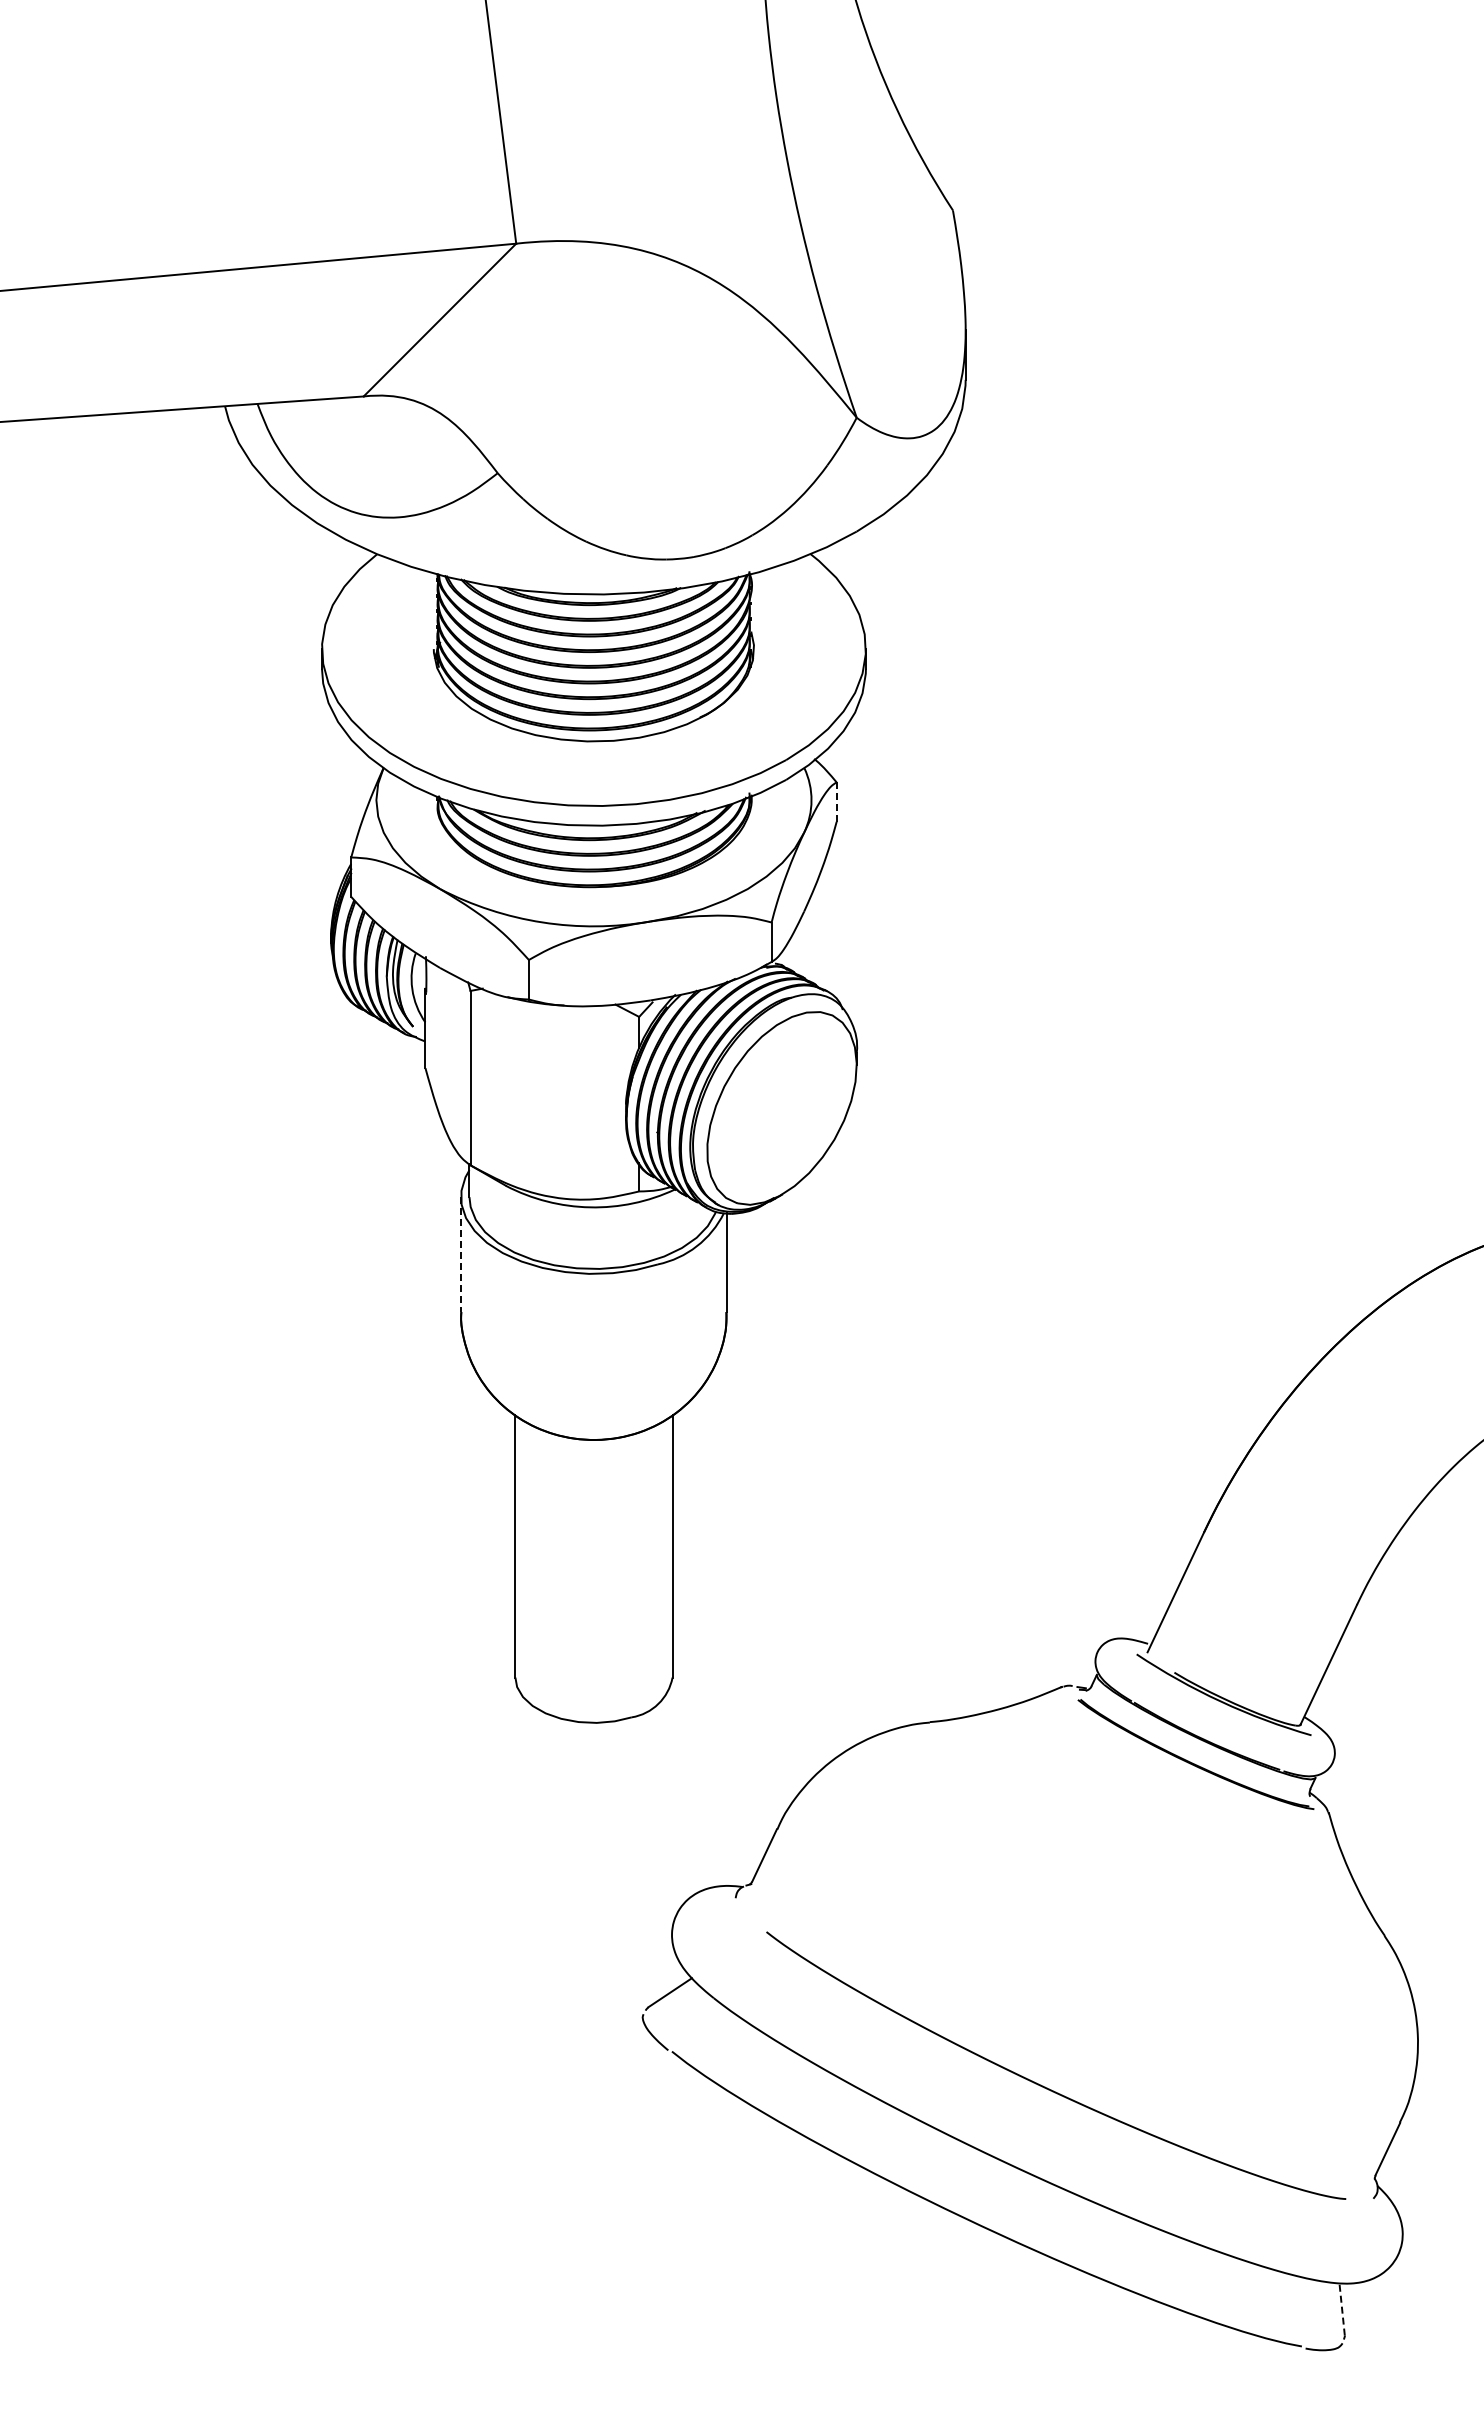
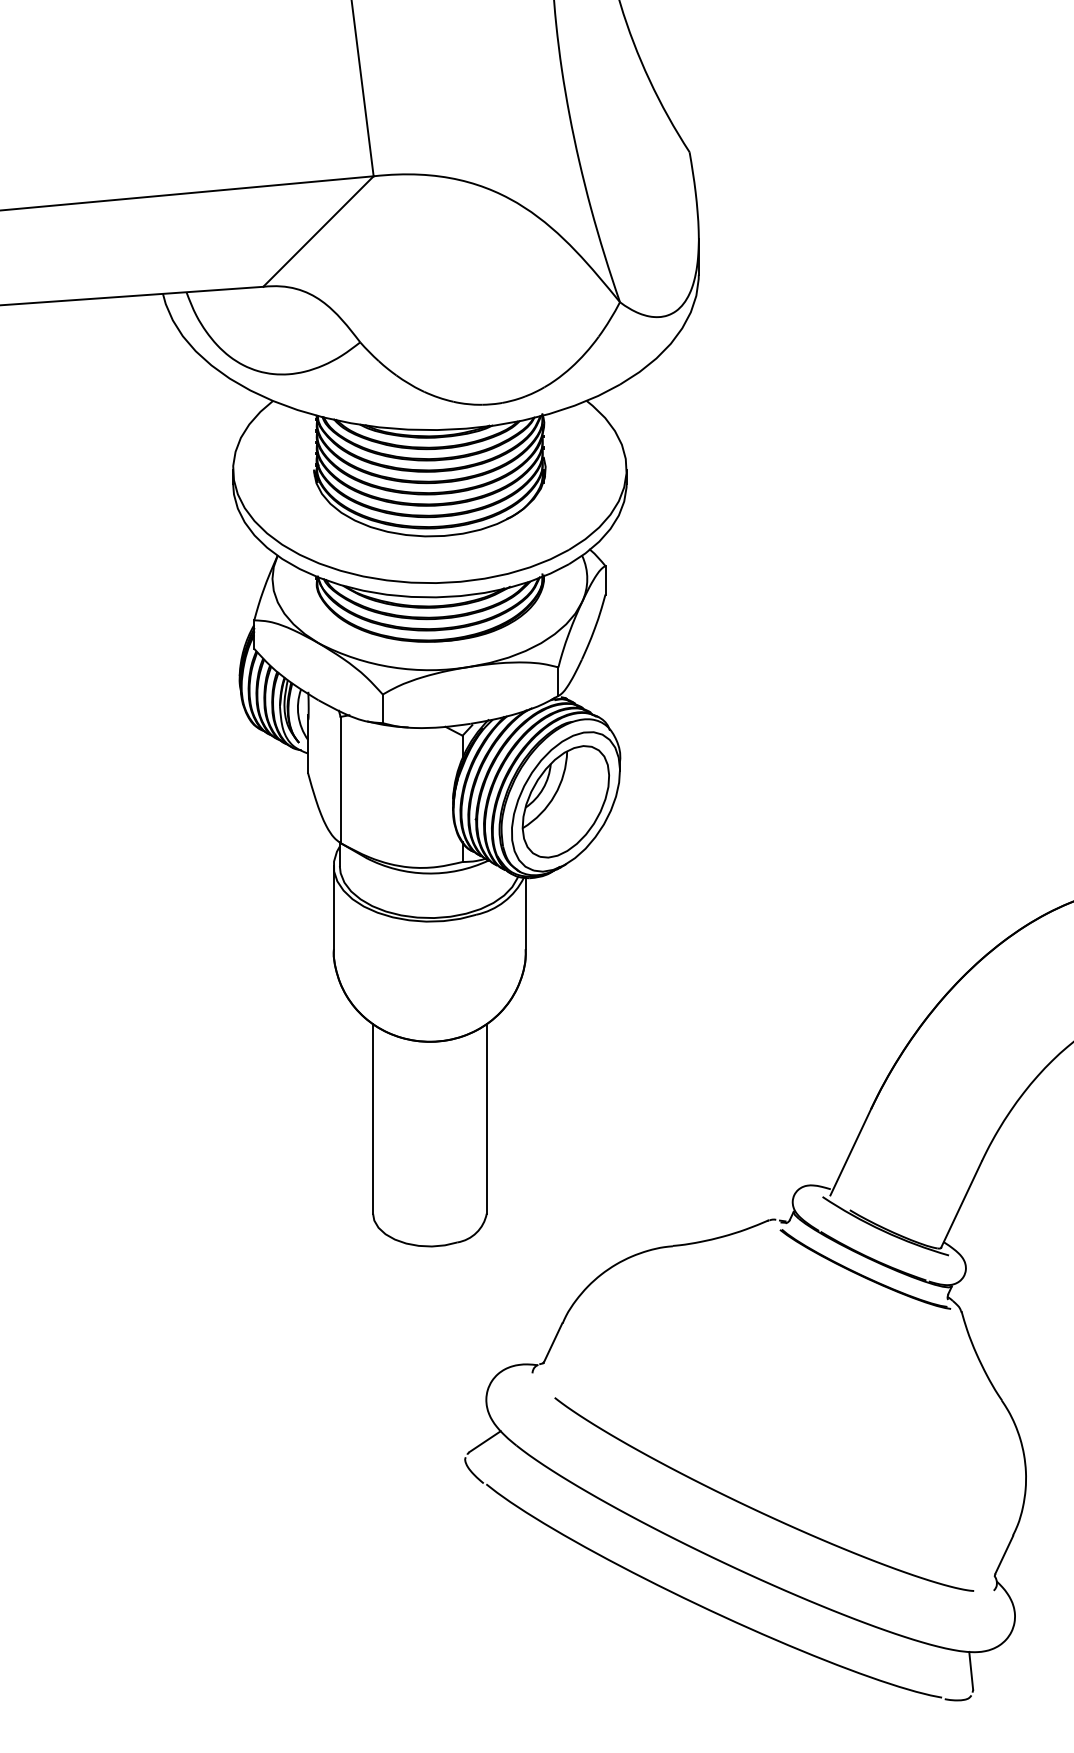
line: (836, 802) -> (605, 580), dashed -> solid
part: (781, 1108) -> (565, 801), added
line: (460, 1255) -> (333, 908), dashed -> solid
line: (1342, 2308) -> (971, 1670), dashed -> solid

